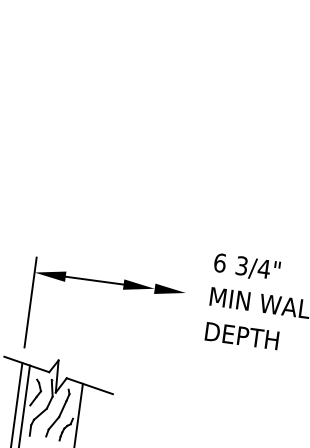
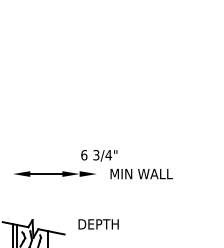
text: (247, 267) -> (99, 155), moved
line: (31, 302) -> (13, 190), removed
text: (241, 336) -> (98, 224), moved

